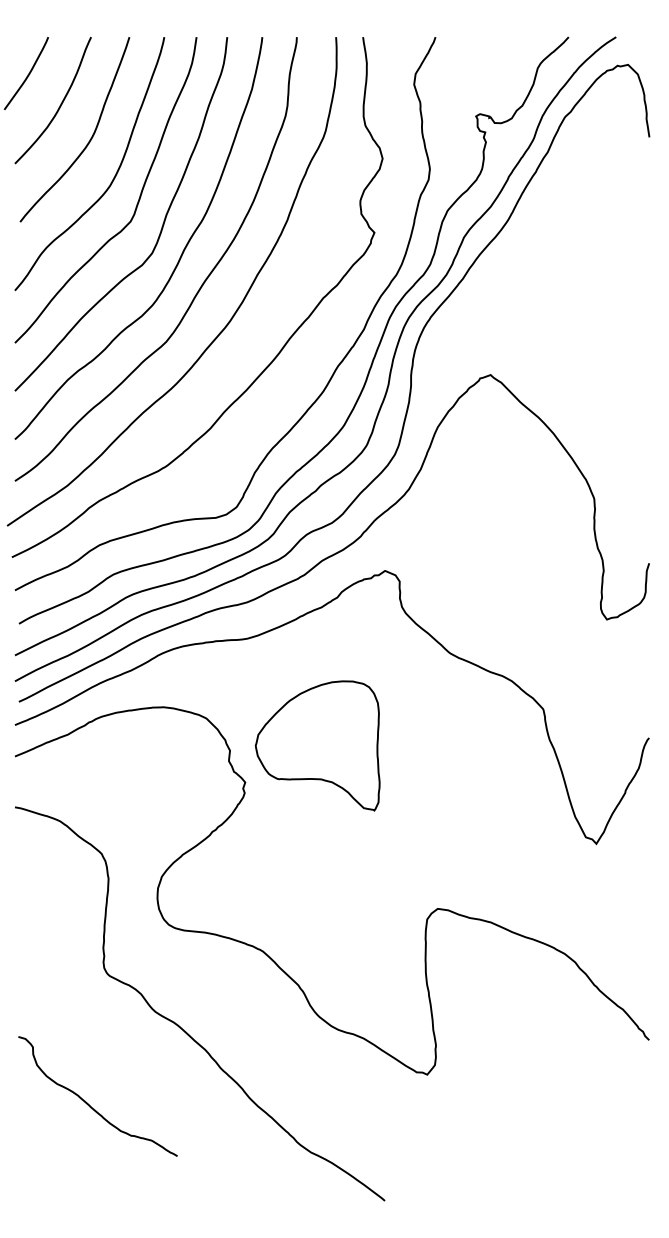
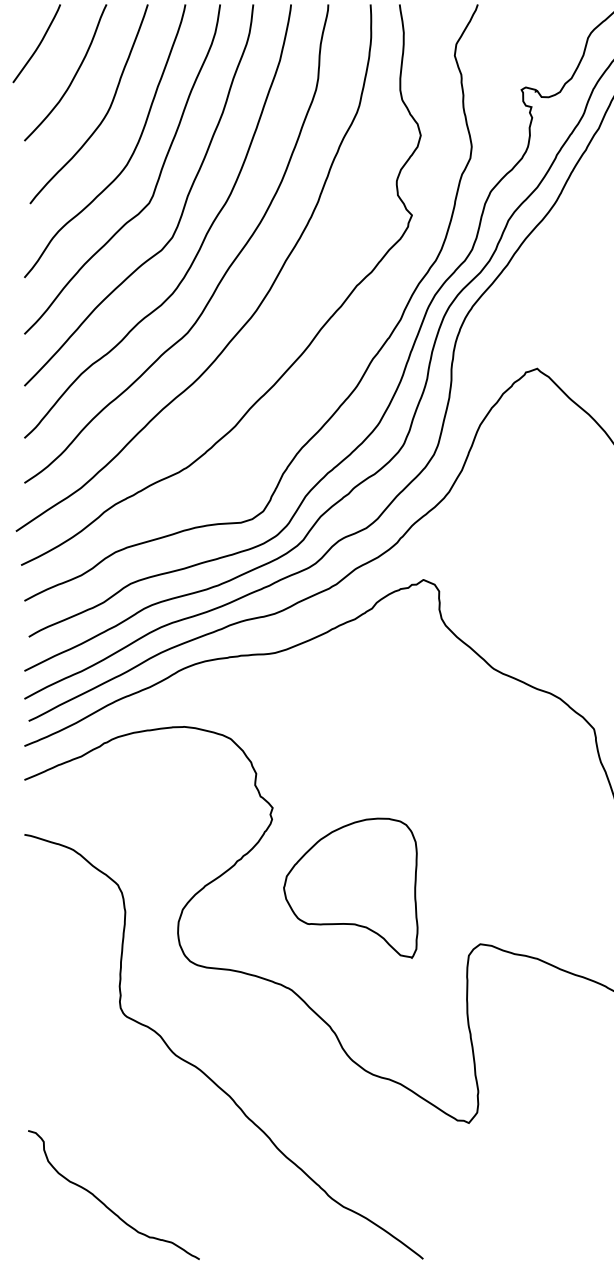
part: (317, 745) -> (350, 887), moved
curve: (89, 1104) -> (104, 1203), moved

